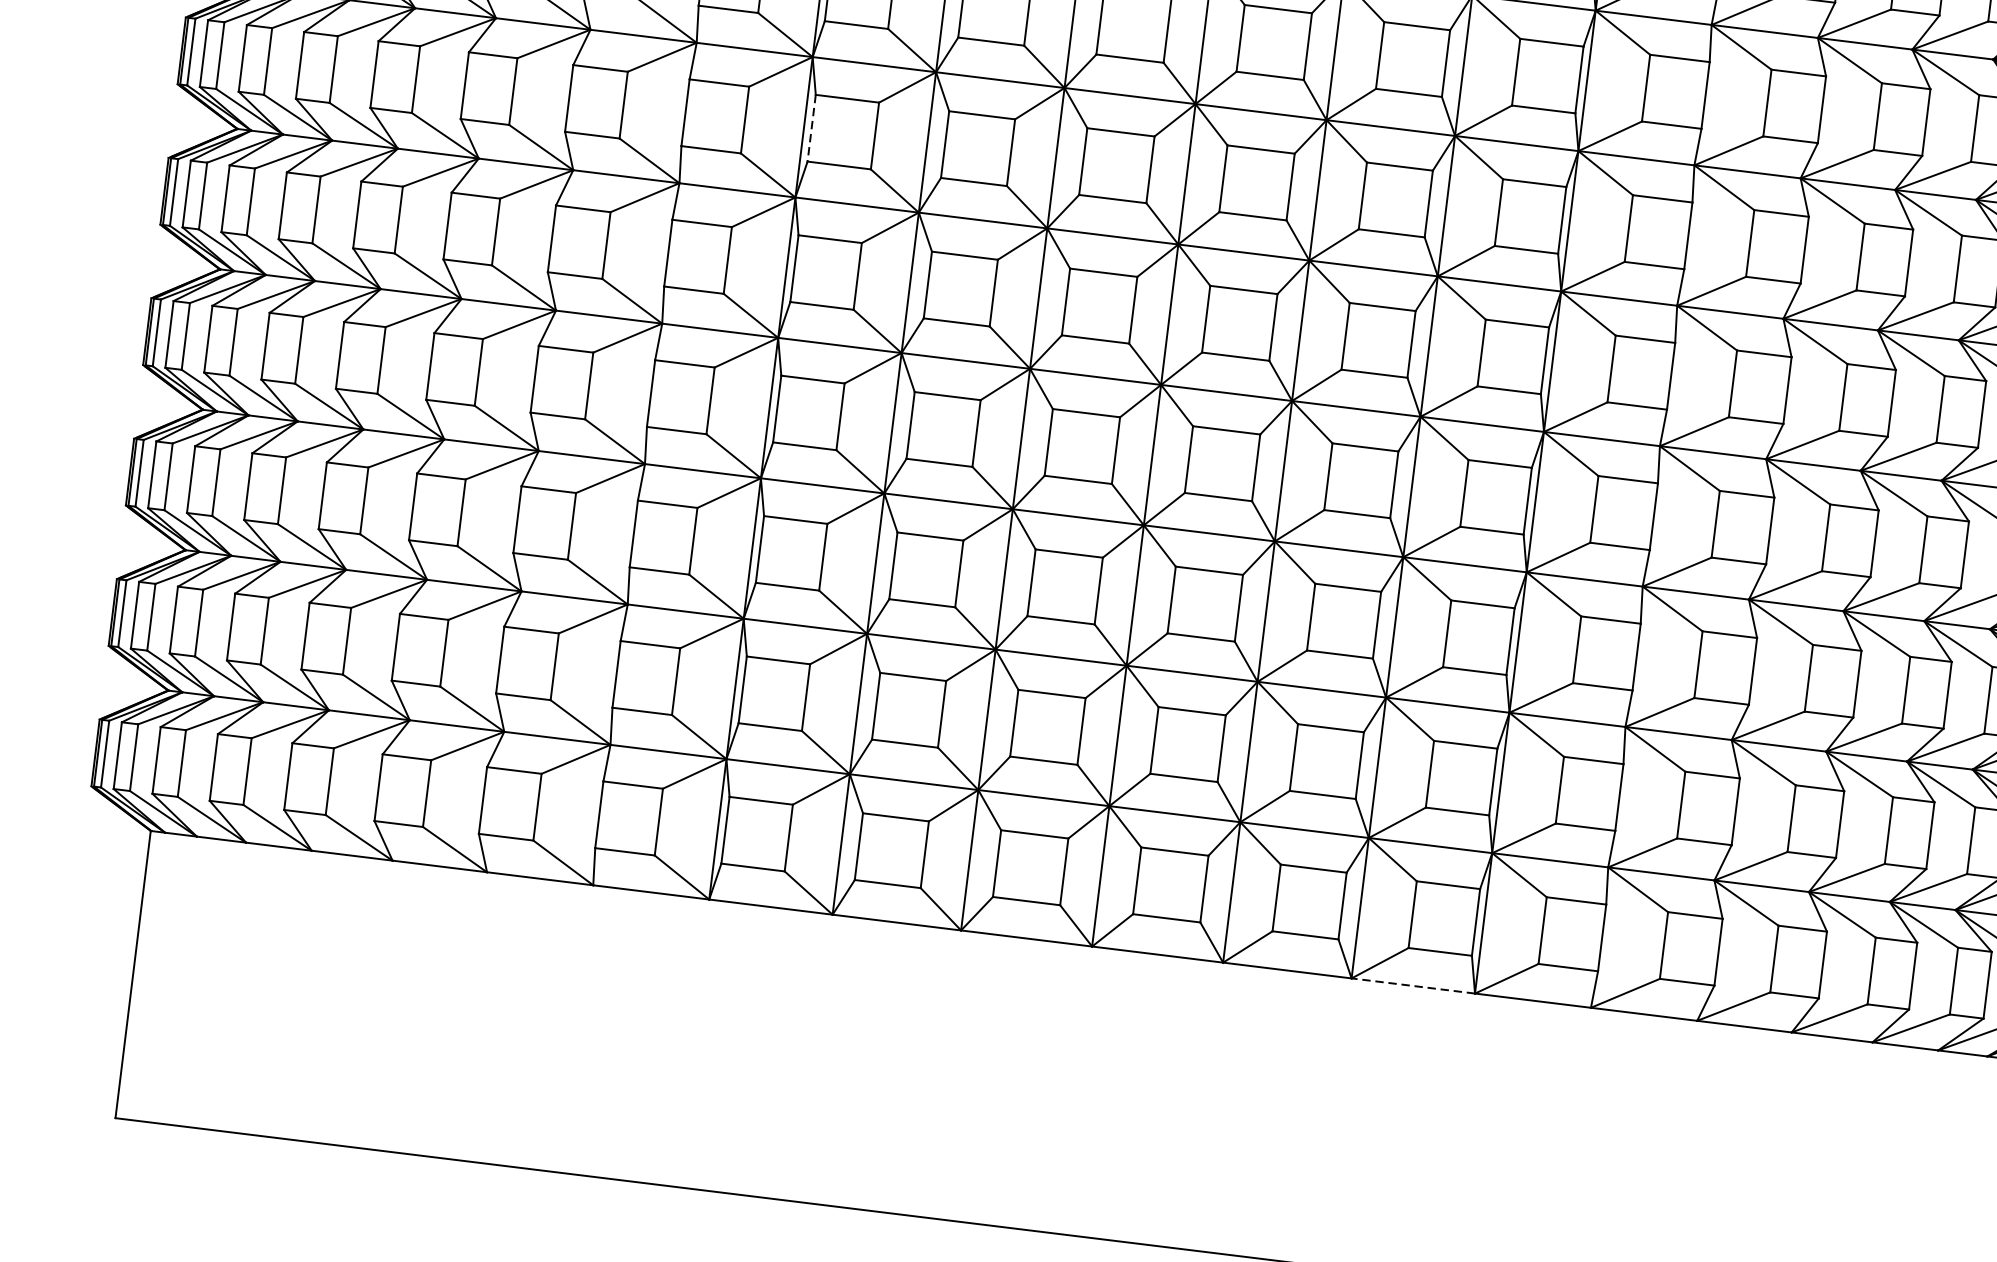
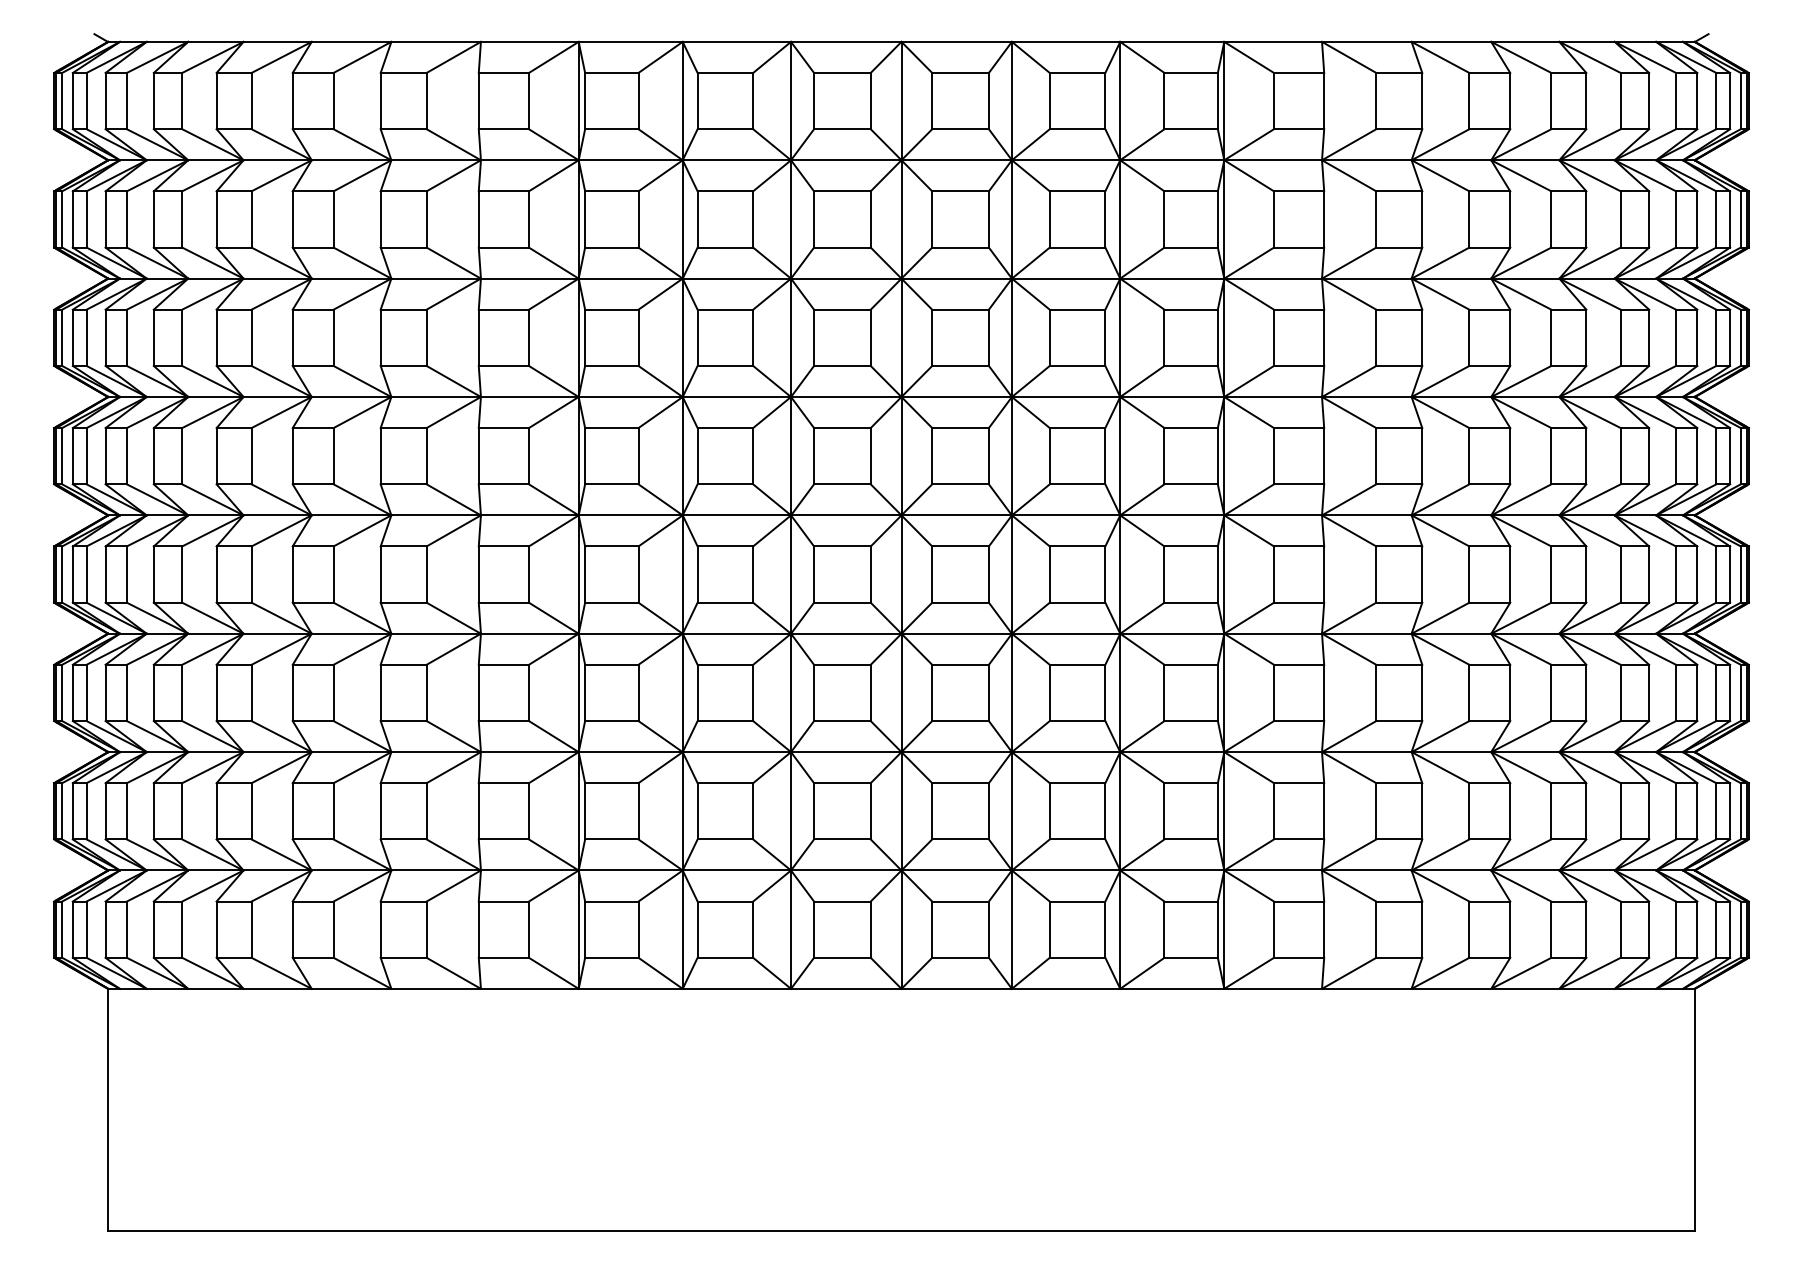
line: (812, 129) -> (585, 338), dashed -> solid
line: (1412, 985) -> (1171, 988), dashed -> solid

